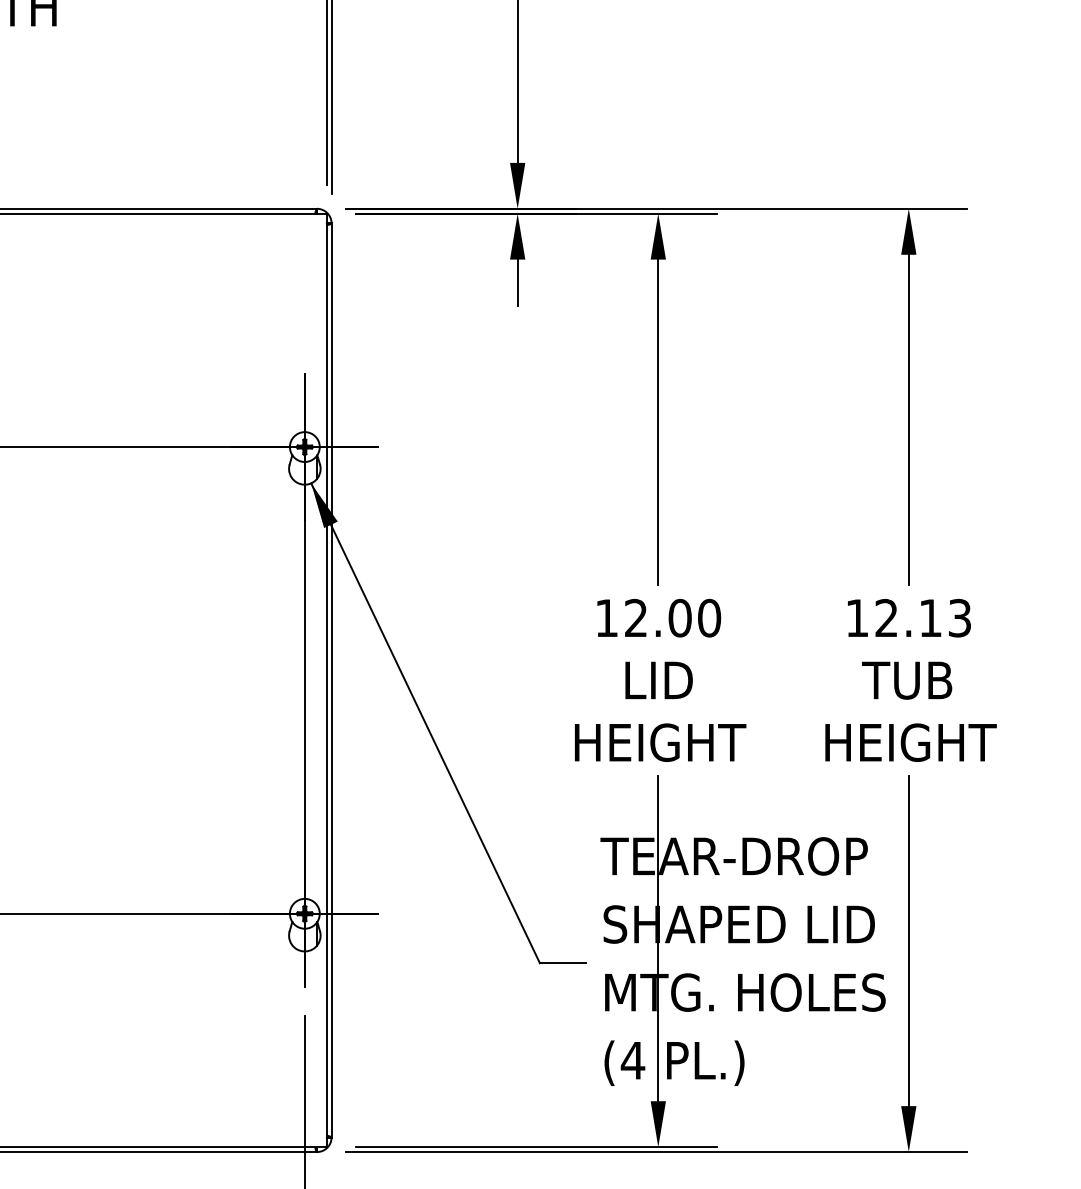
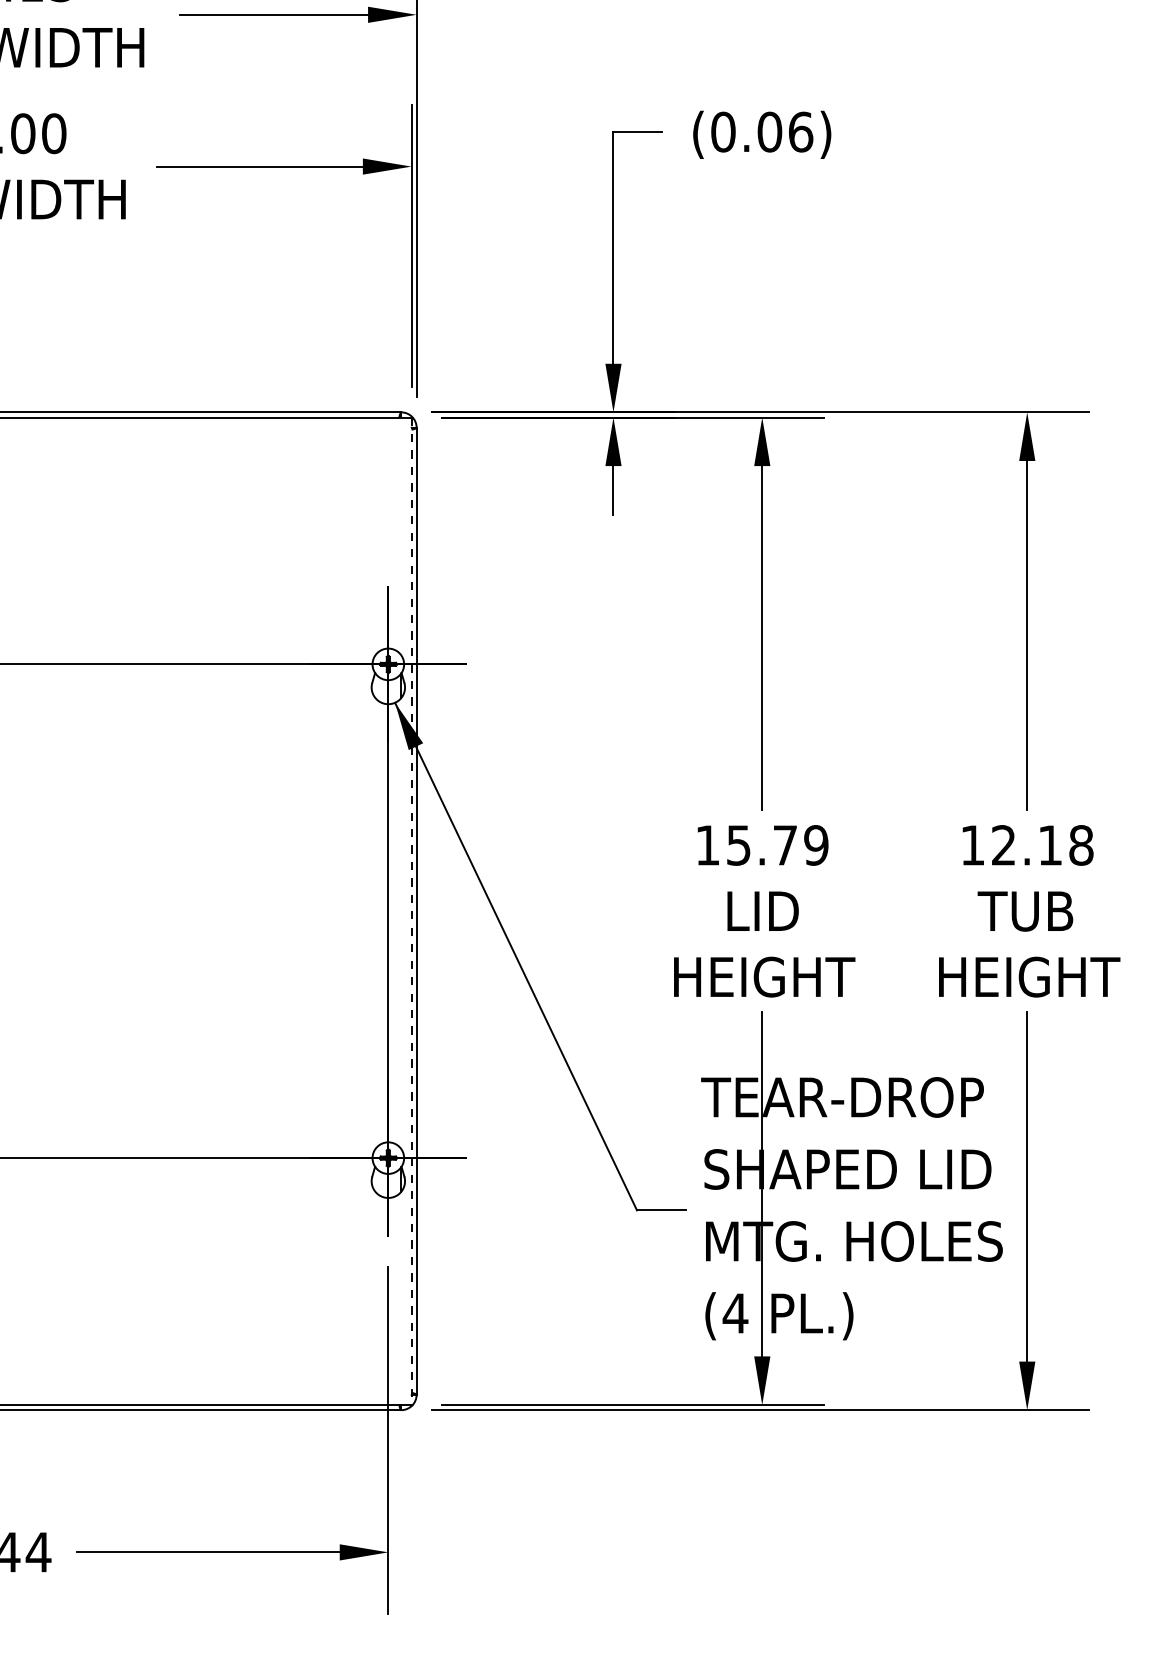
text: (672, 618) -> (777, 845), 12.00 -> 15.79
text: (960, 618) -> (1081, 845), 12.13 -> 12.18
line: (326, 680) -> (411, 911), solid -> dashed

